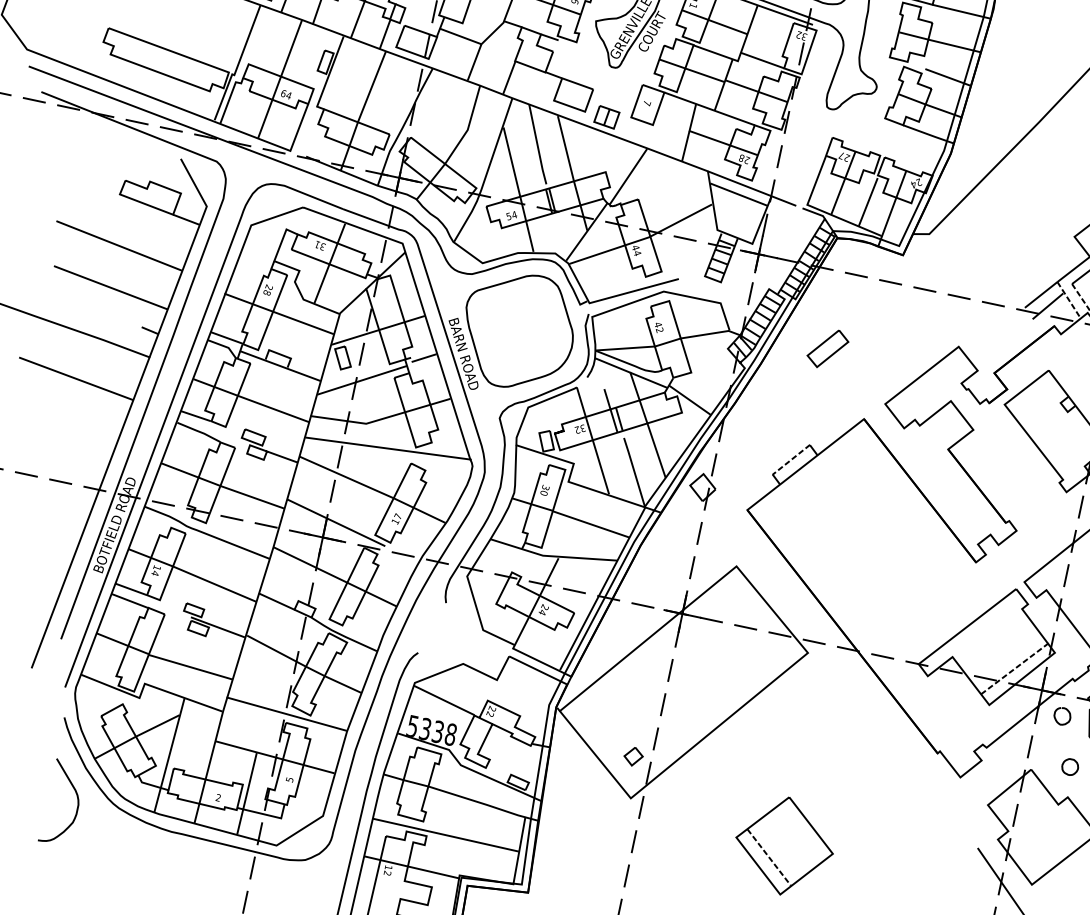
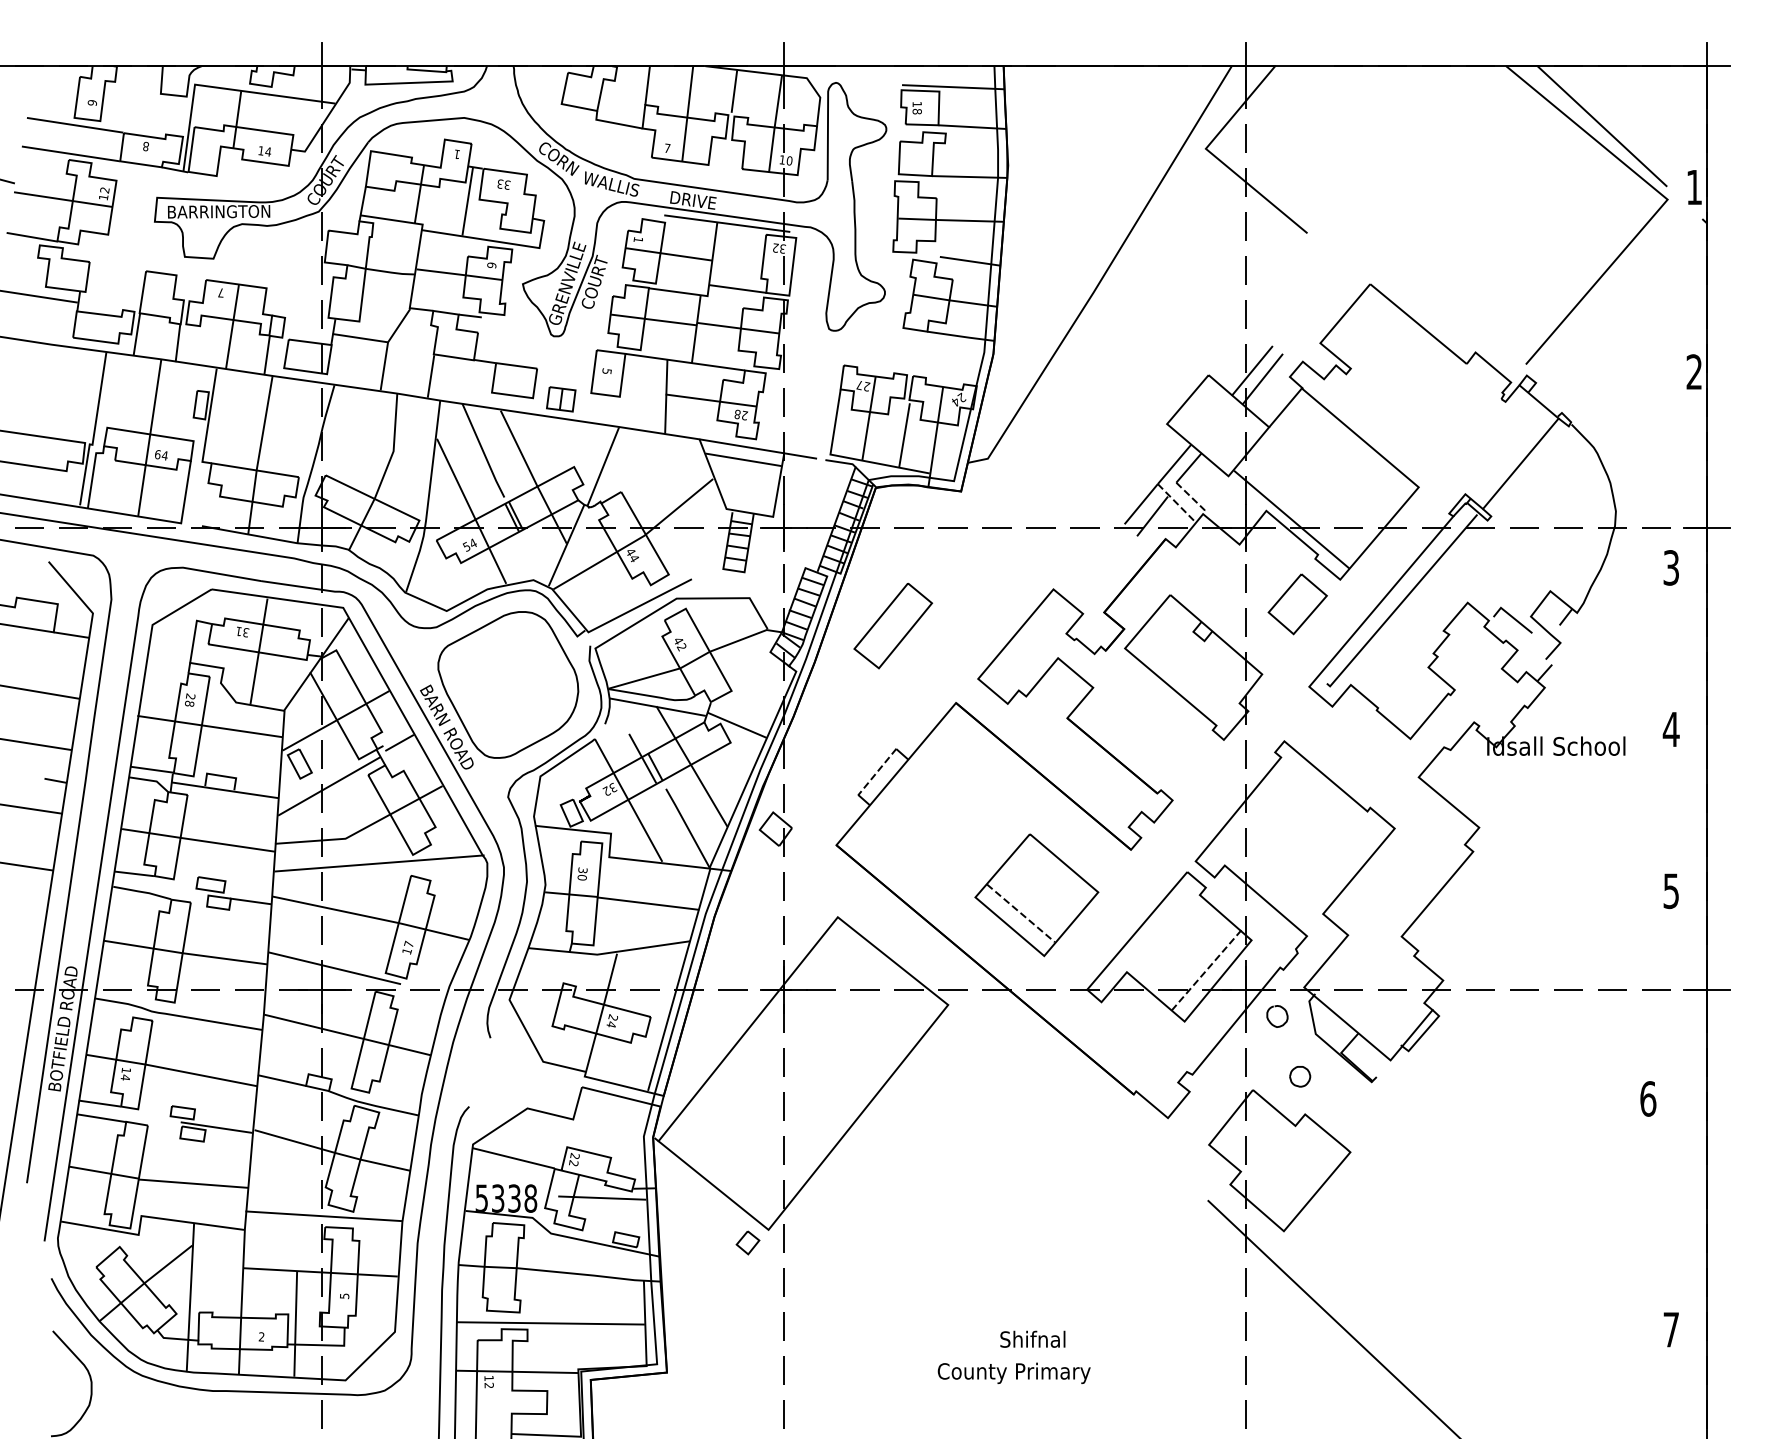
text: (646, 103) -> (606, 371), 7 -> 5
part: (828, 348) -> (893, 625), size x1.67
line: (506, 745) -> (602, 1197), added
part: (633, 756) -> (747, 1242), moved
part: (784, 846) -> (1036, 895), moved

